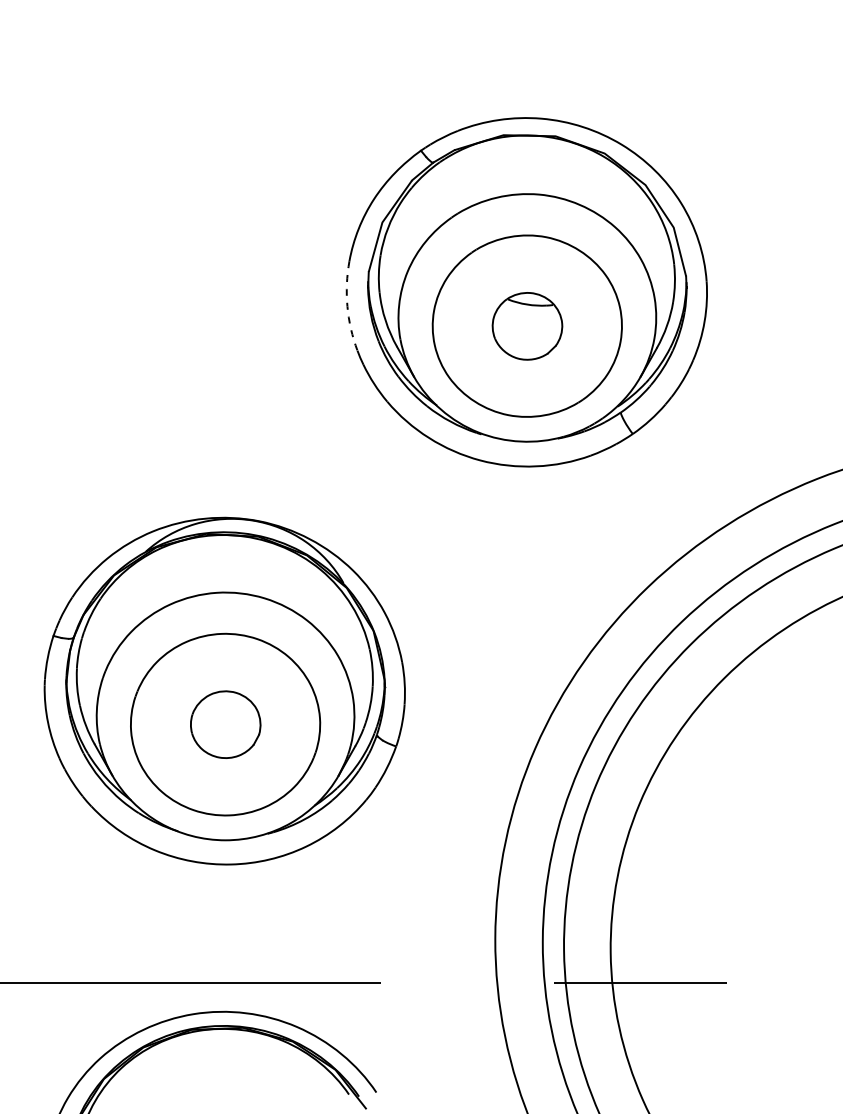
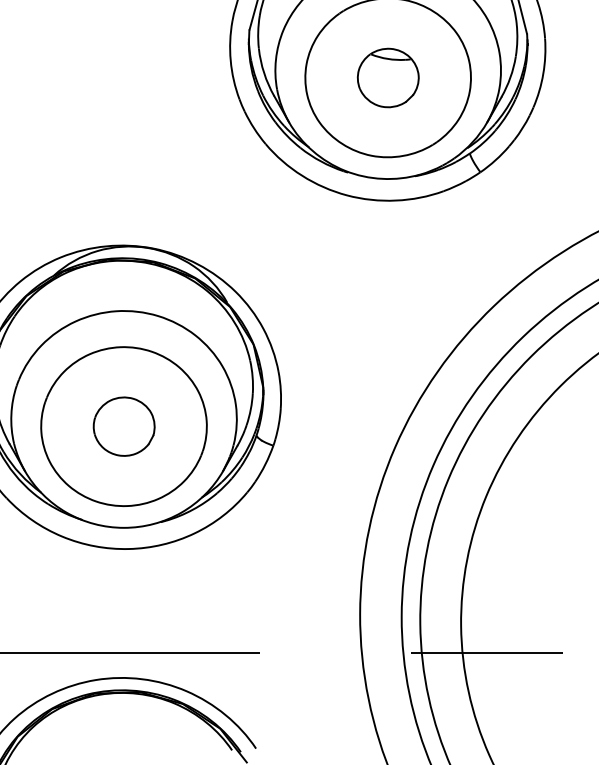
arc: (347, 306) -> (230, 60), dashed -> solid

